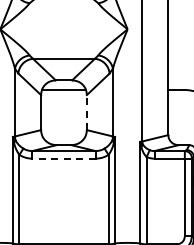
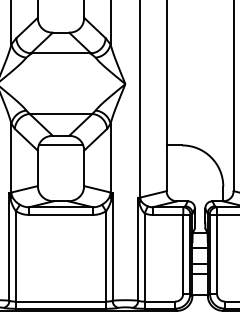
line: (87, 112) -> (84, 168), dashed -> solid
line: (64, 158) -> (61, 214), dashed -> solid

